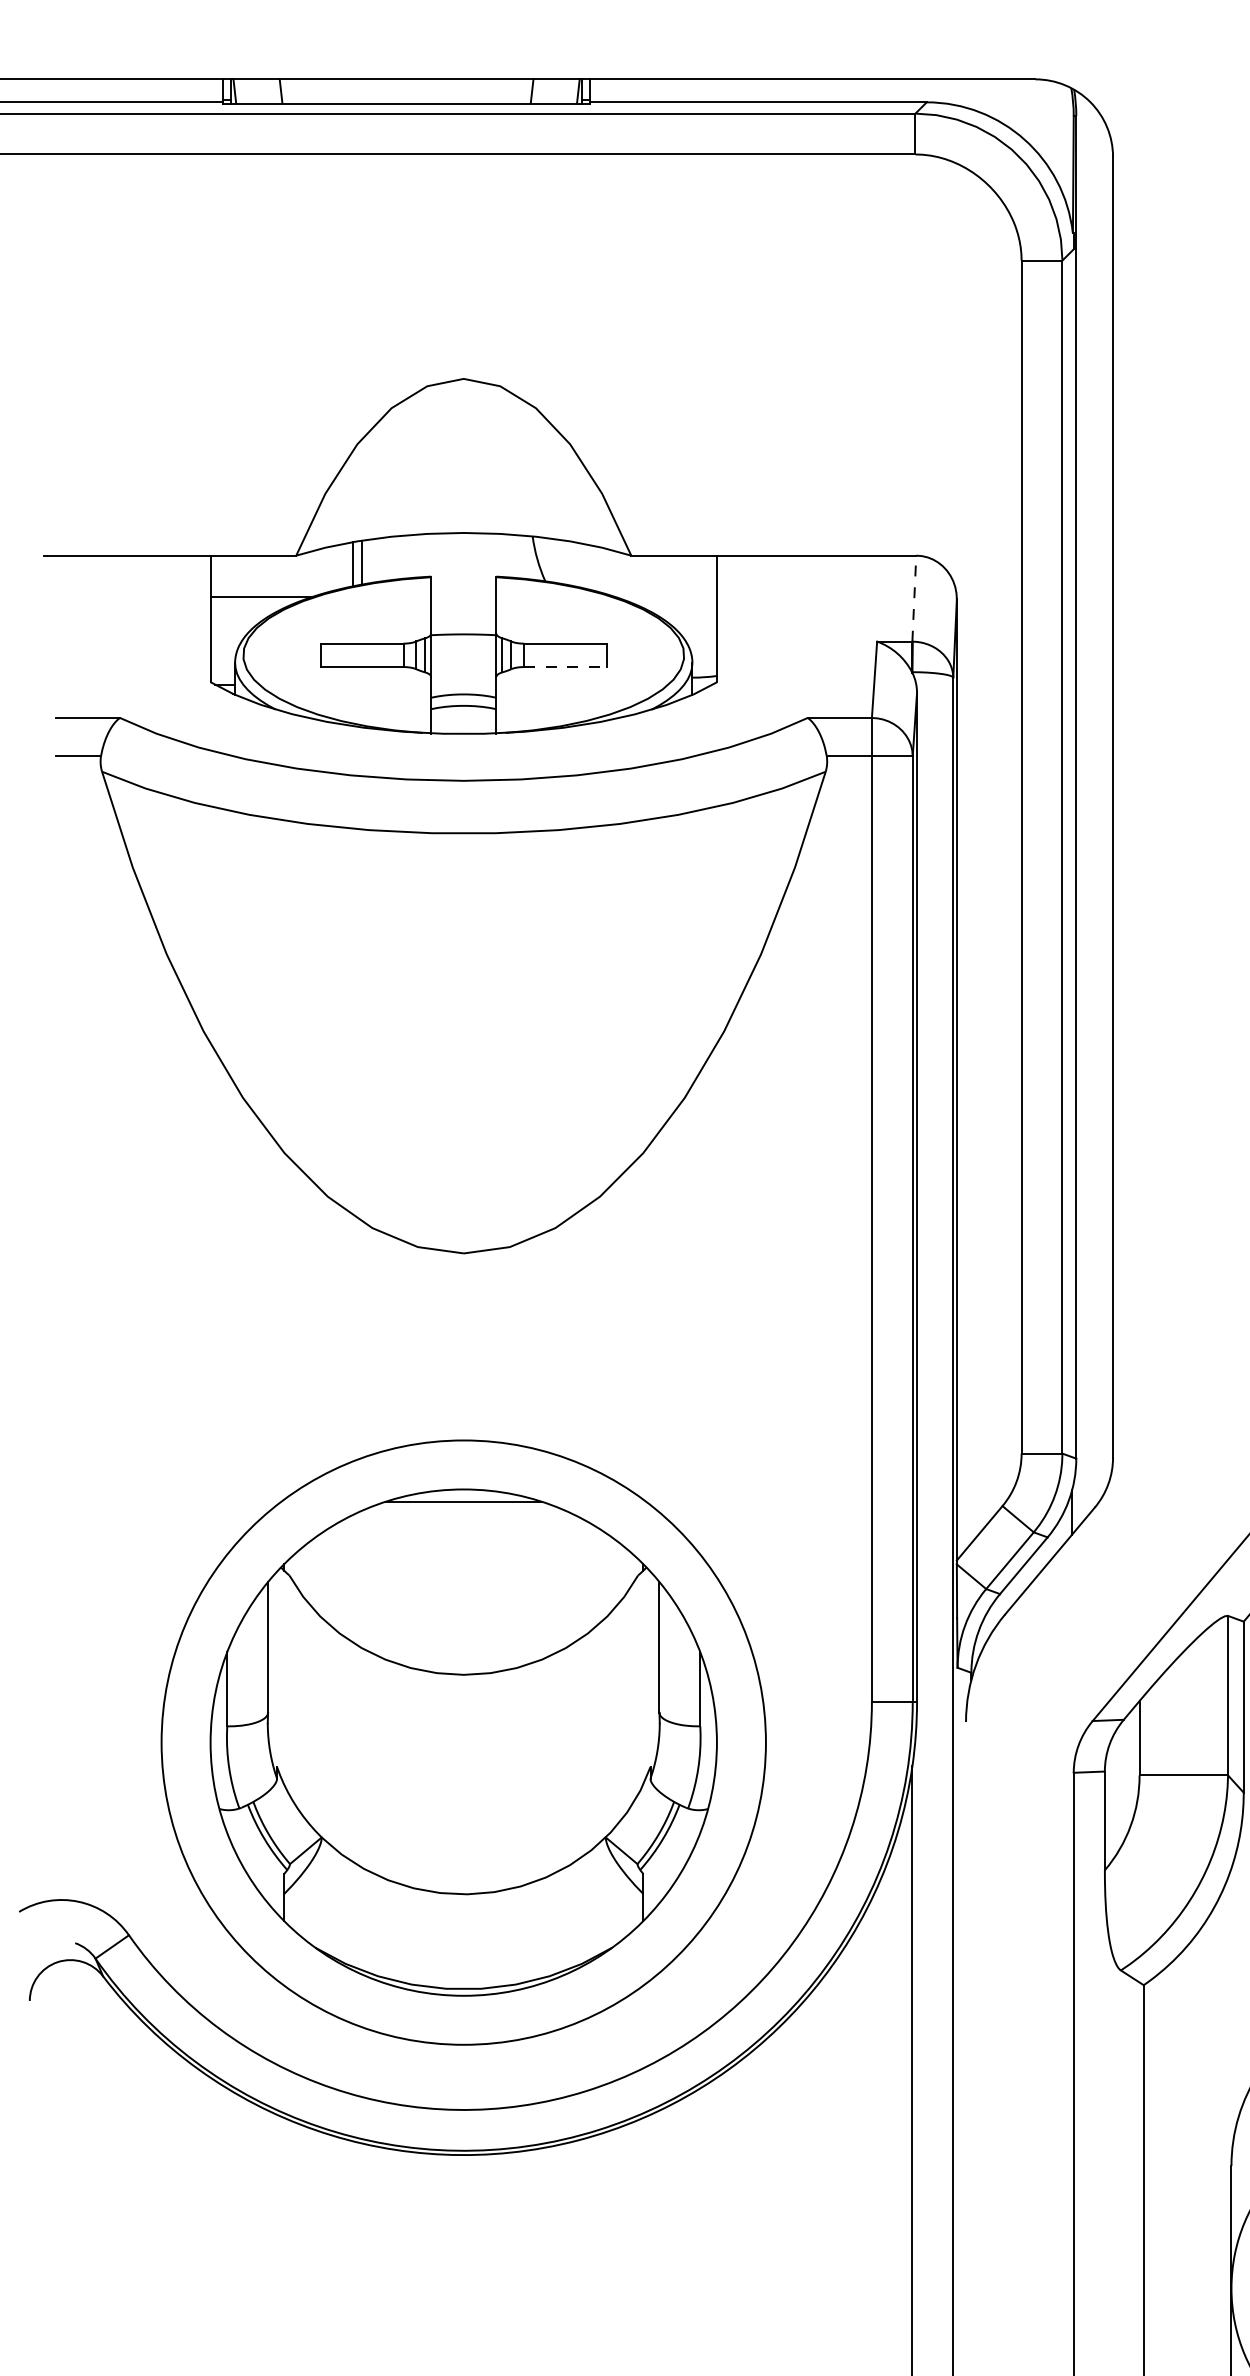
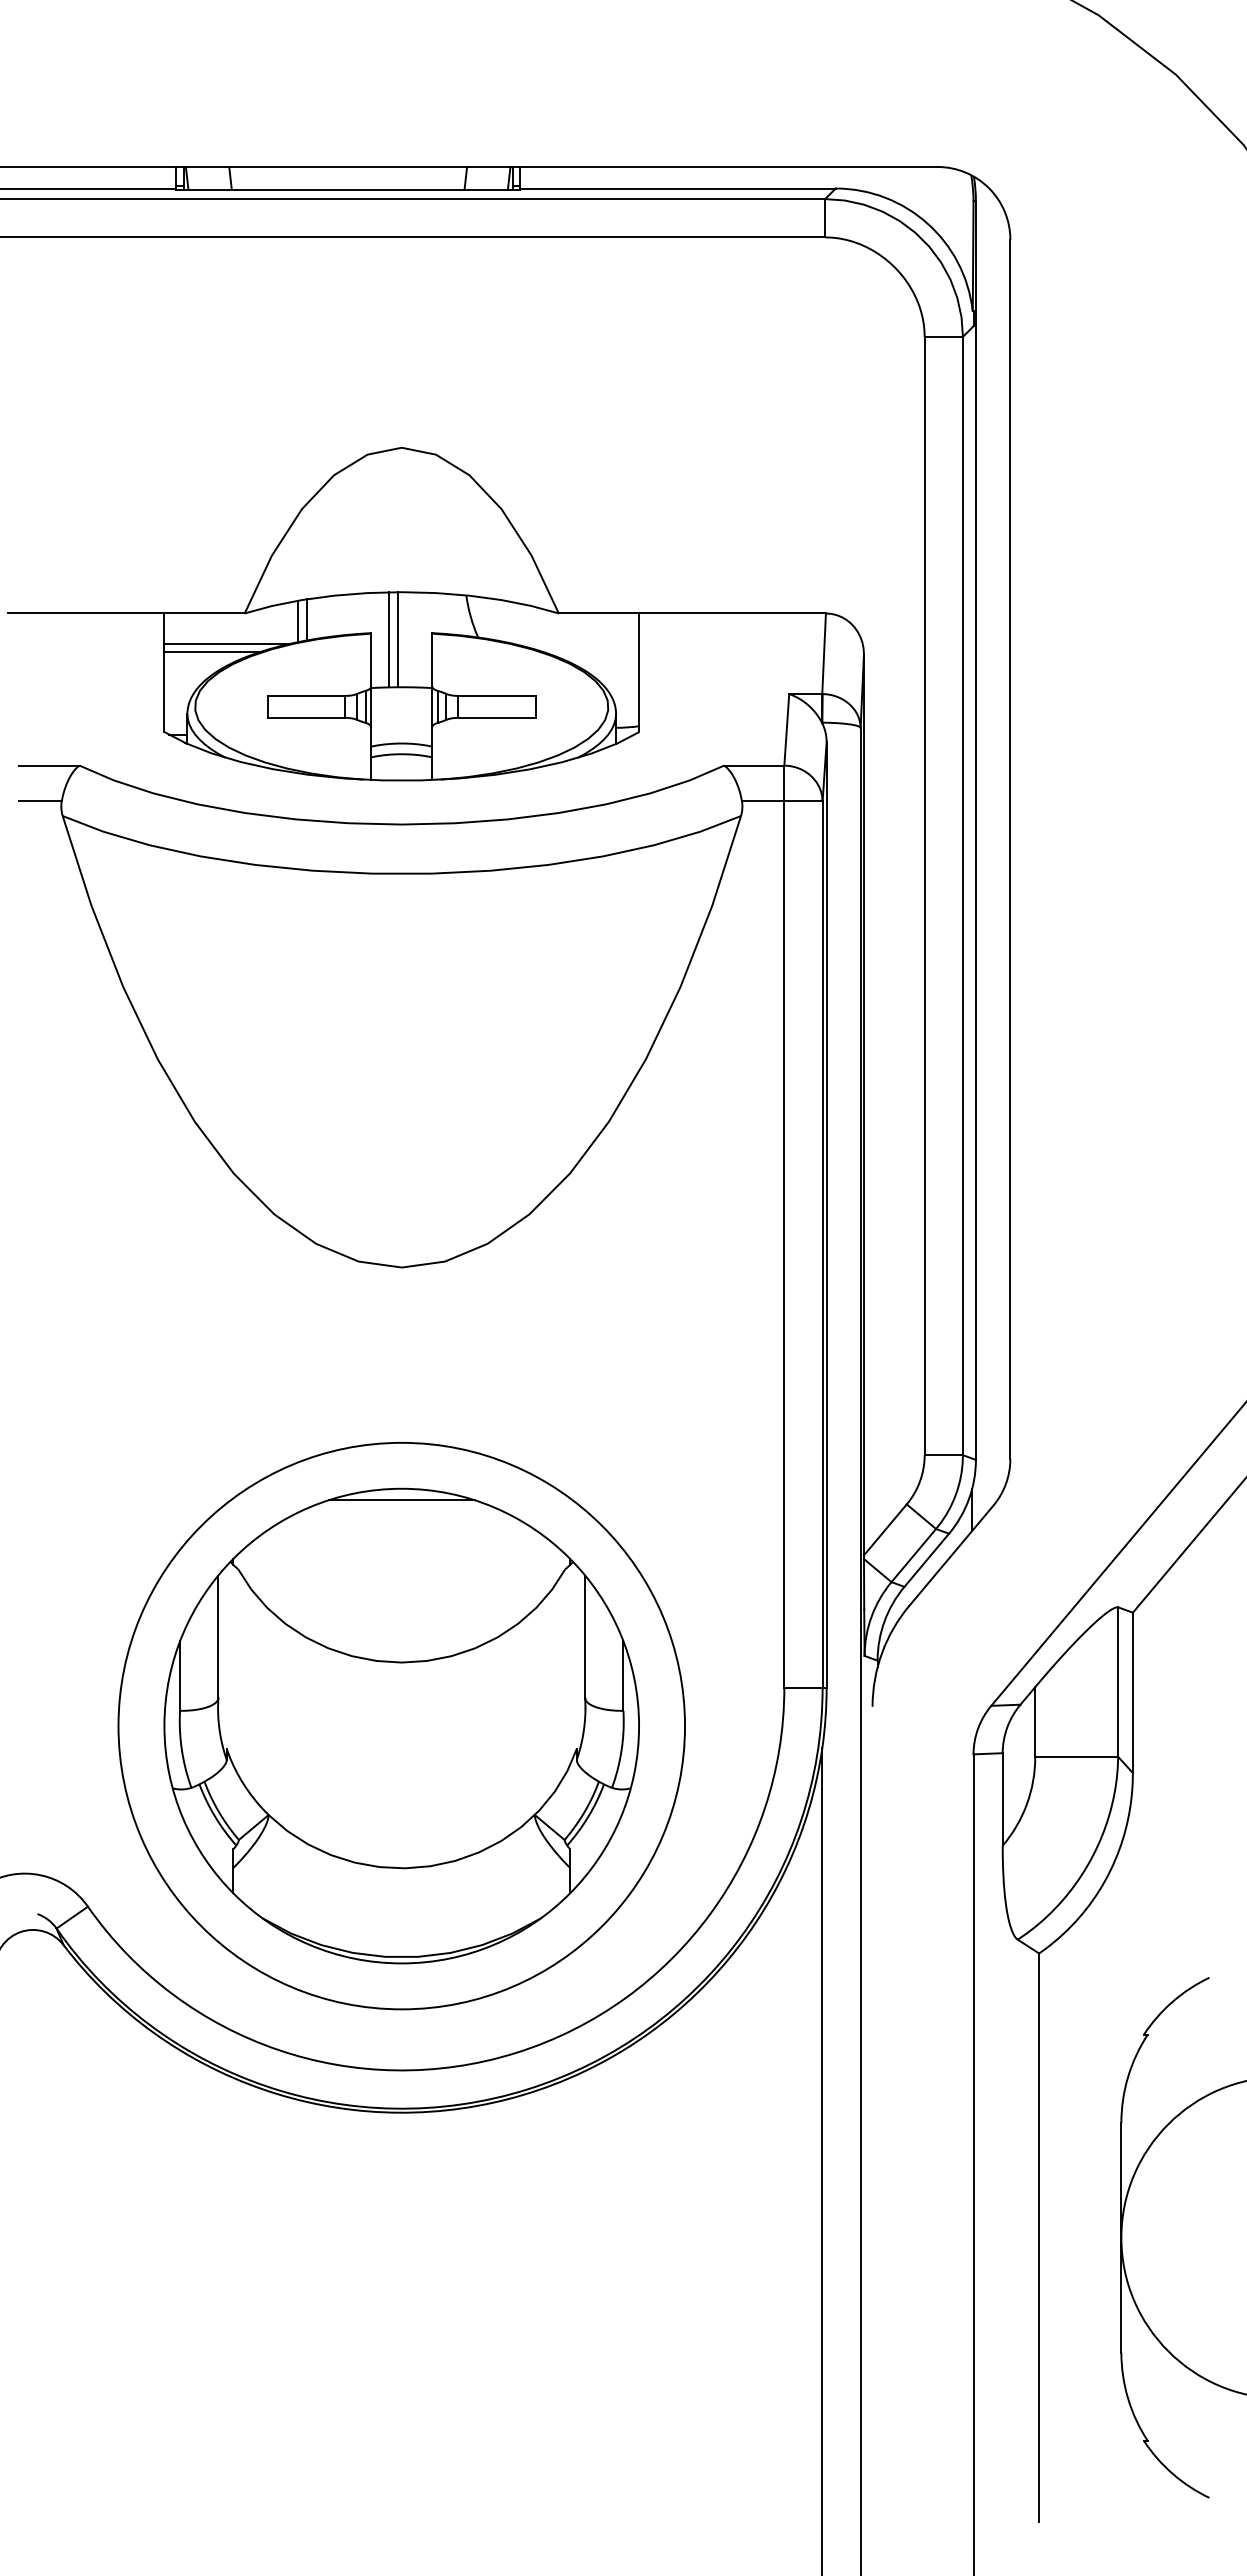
line: (450, 583) -> (389, 639), added
line: (459, 583) -> (397, 639), added
line: (277, 587) -> (227, 643), added
line: (914, 598) -> (824, 653), dashed -> solid
line: (564, 666) -> (496, 717), dashed -> solid

